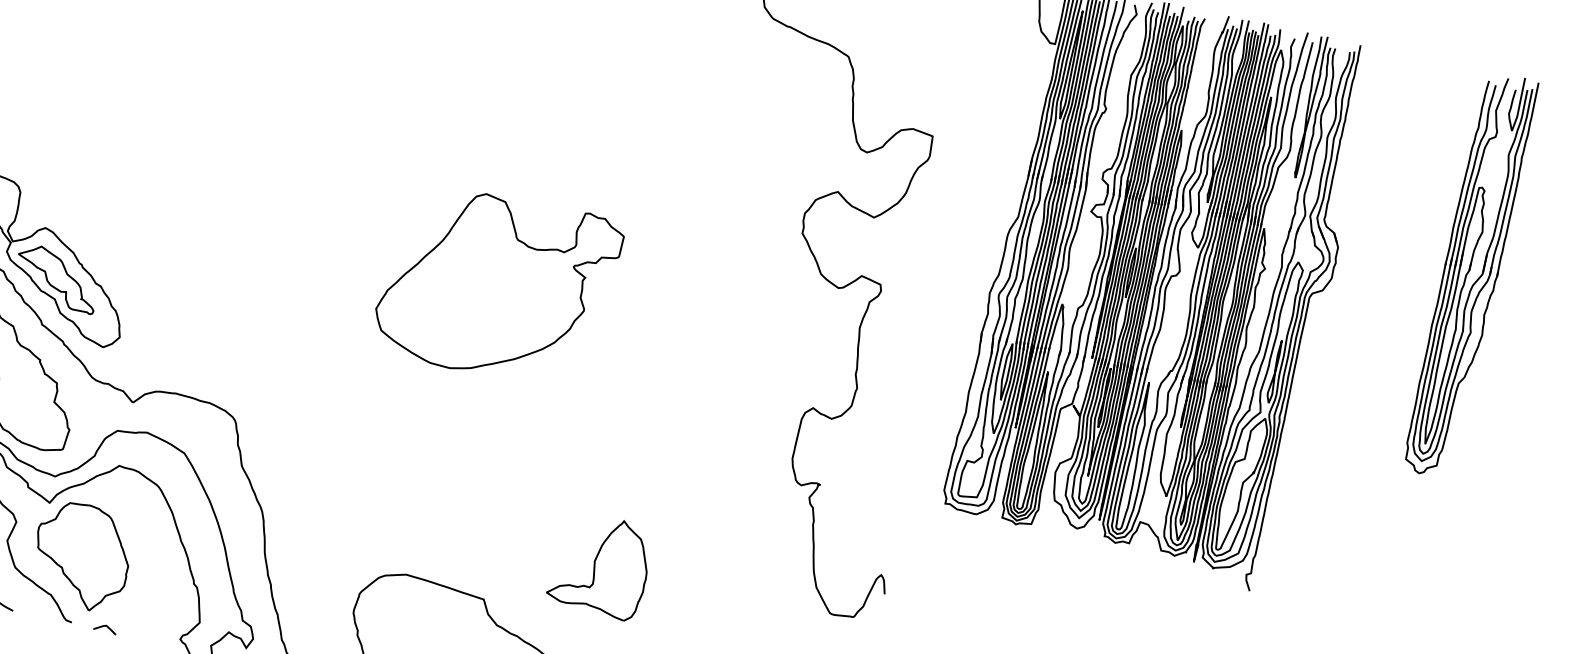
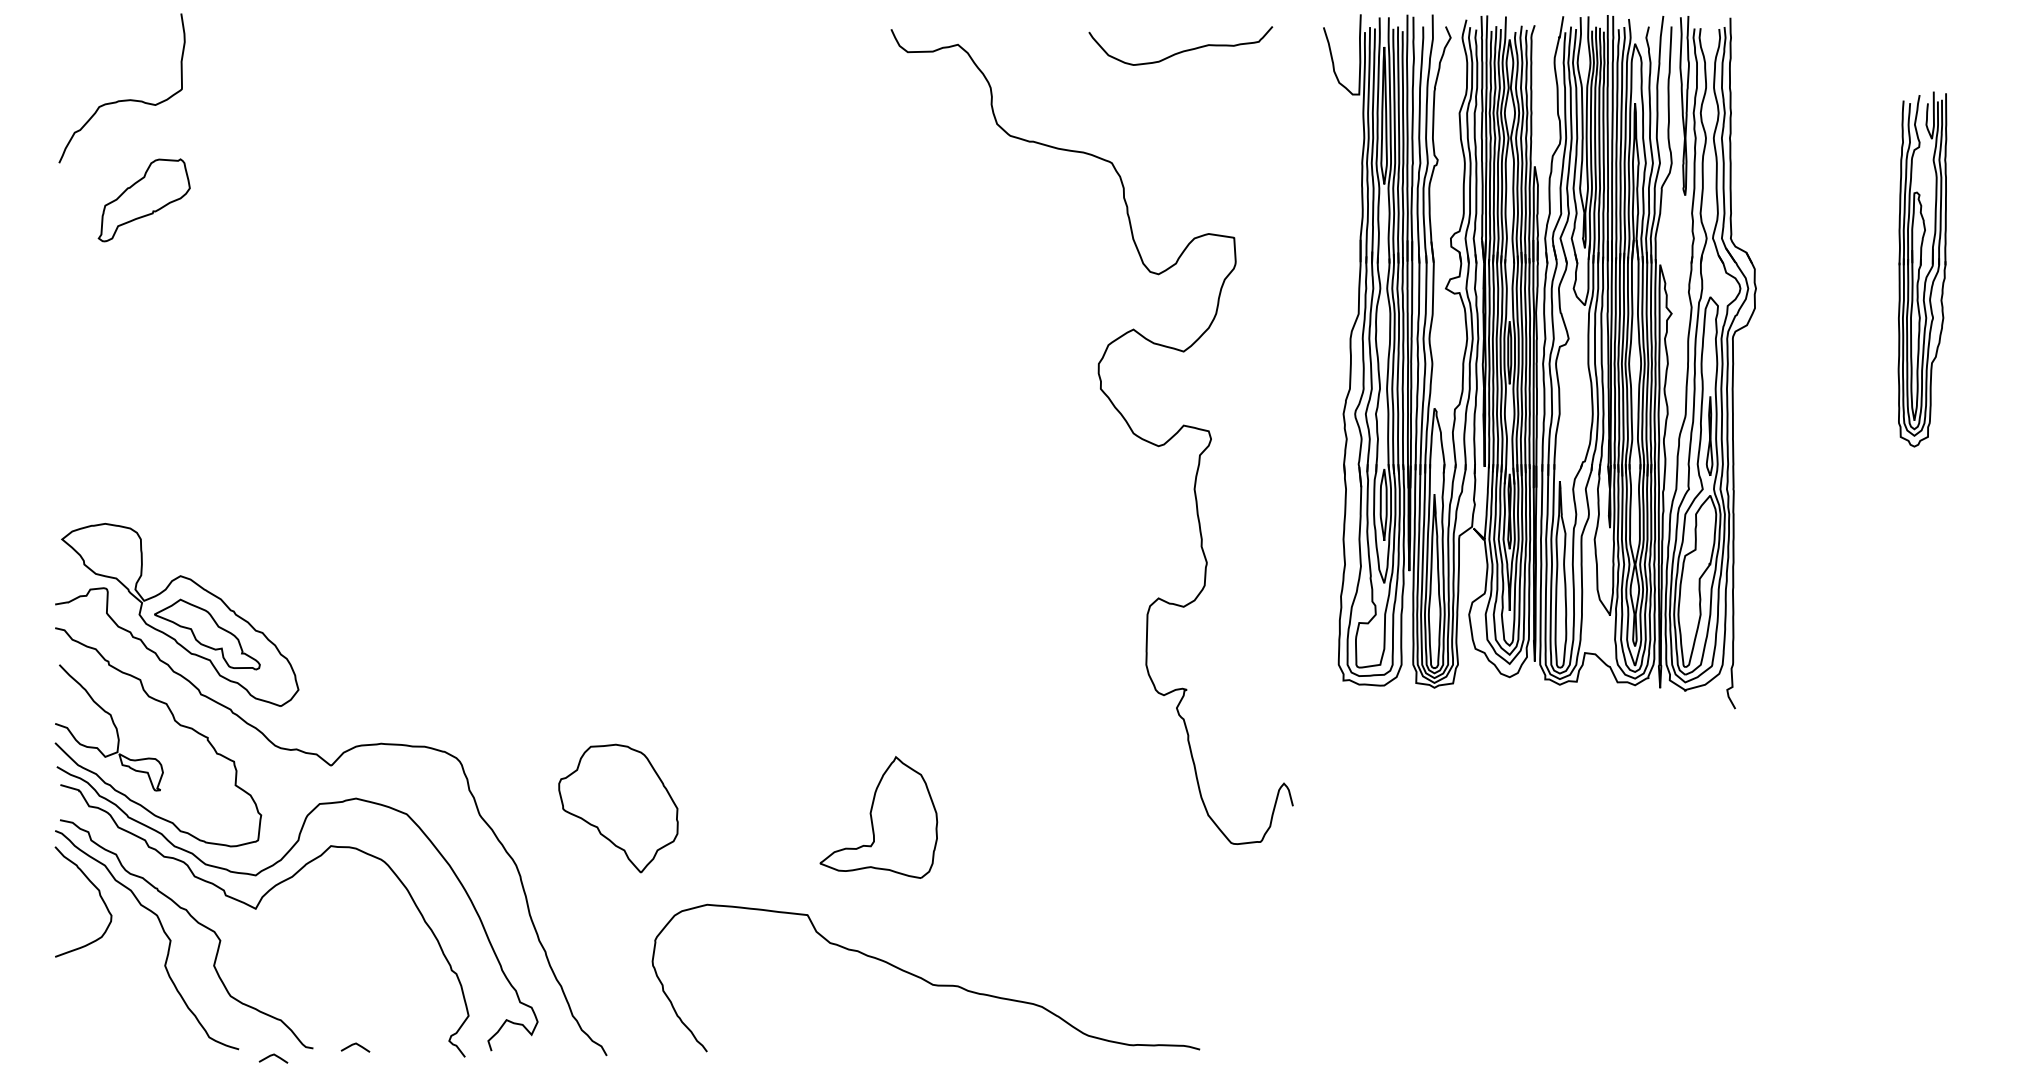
part: (1470, 275) -> (1922, 269), size x0.7
part: (497, 285) -> (743, 530), removed
part: (81, 556) -> (618, 808), moved
part: (600, 565) -> (878, 817), moved
line: (37, 621) -> (271, 1056), added

